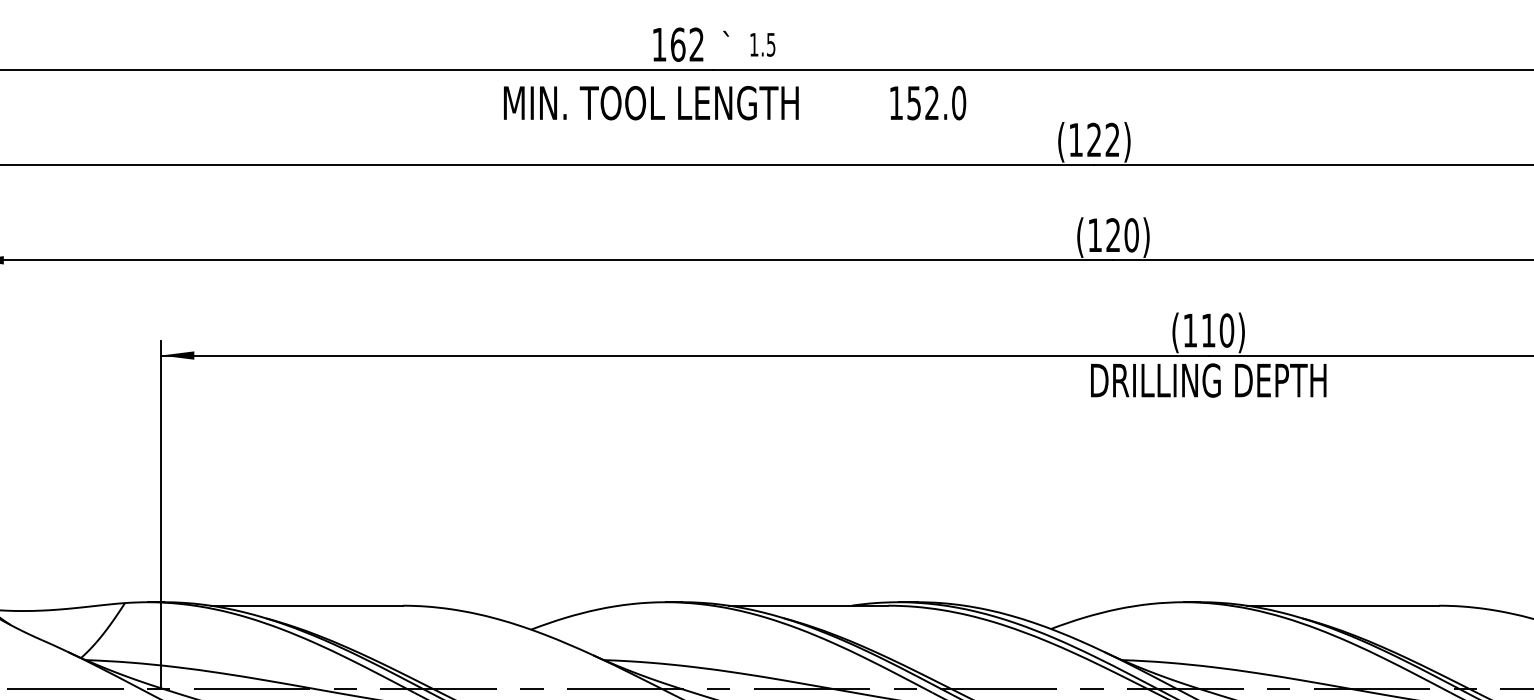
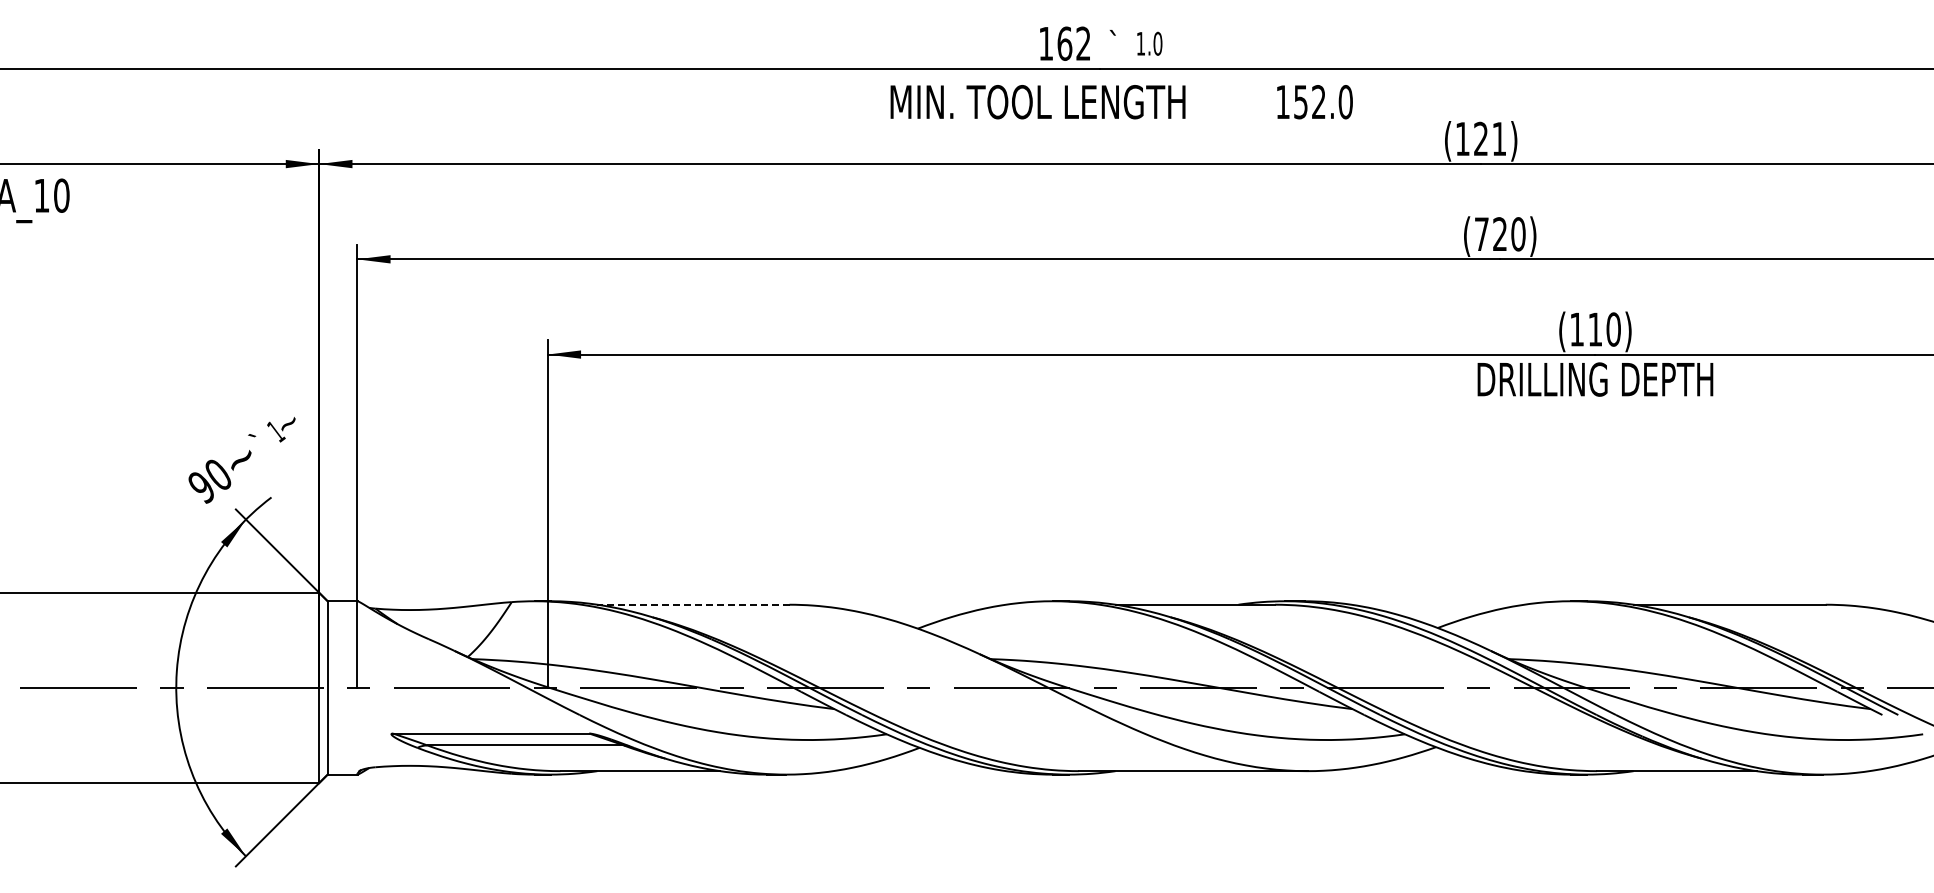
text: (770, 44) -> (1157, 43), 1.5 -> 1.0
text: (1111, 139) -> (1498, 138), (122) -> (121)
text: (1094, 234) -> (1481, 233), (120) -> (720)
line: (305, 605) -> (692, 604), solid -> dashed

